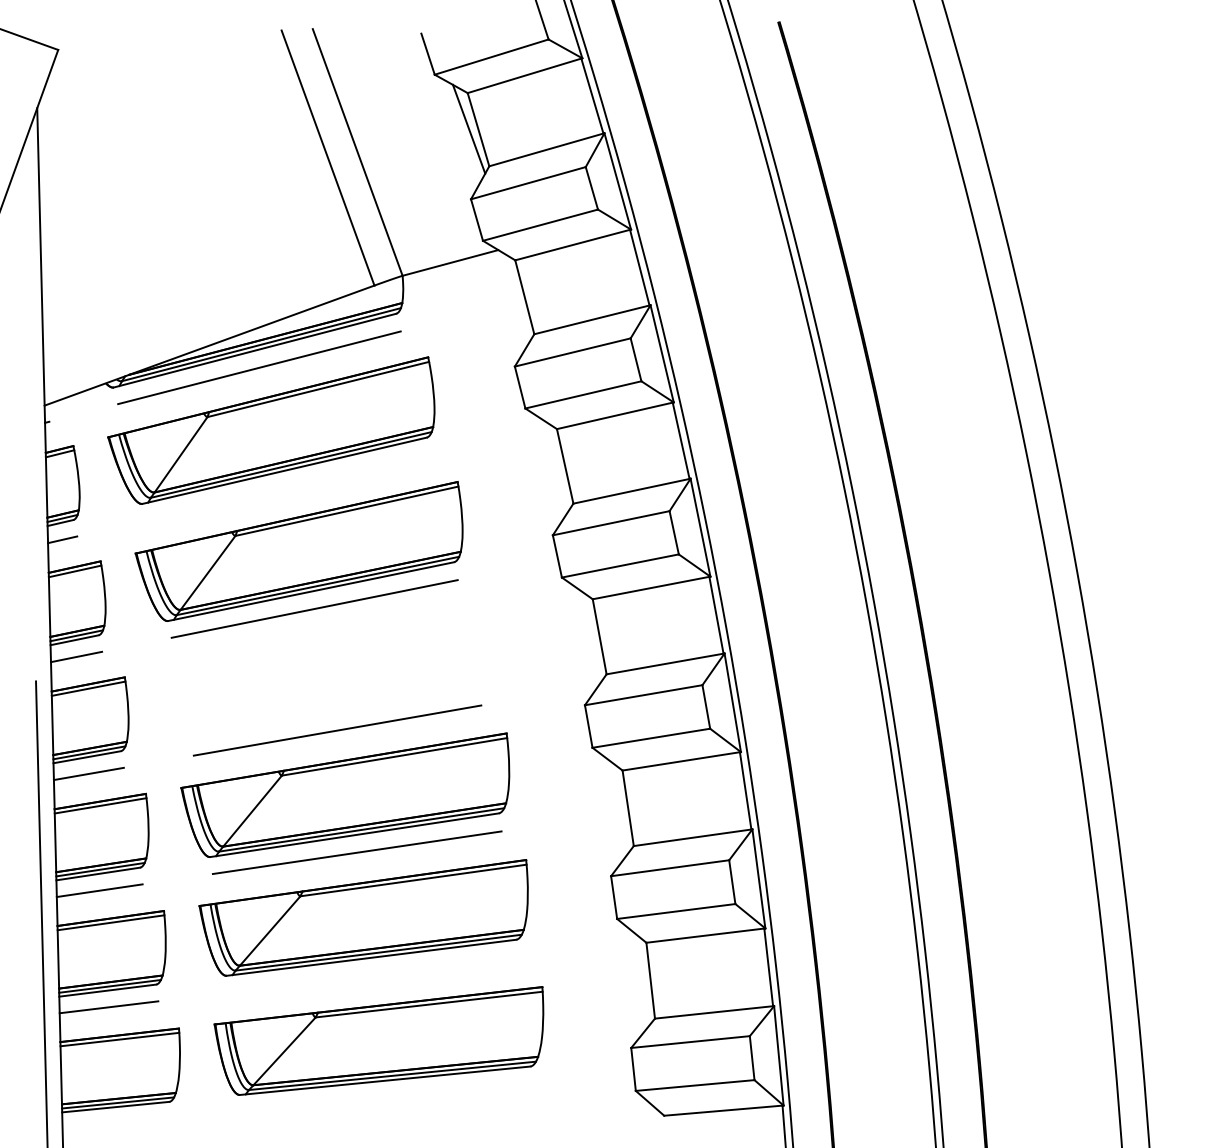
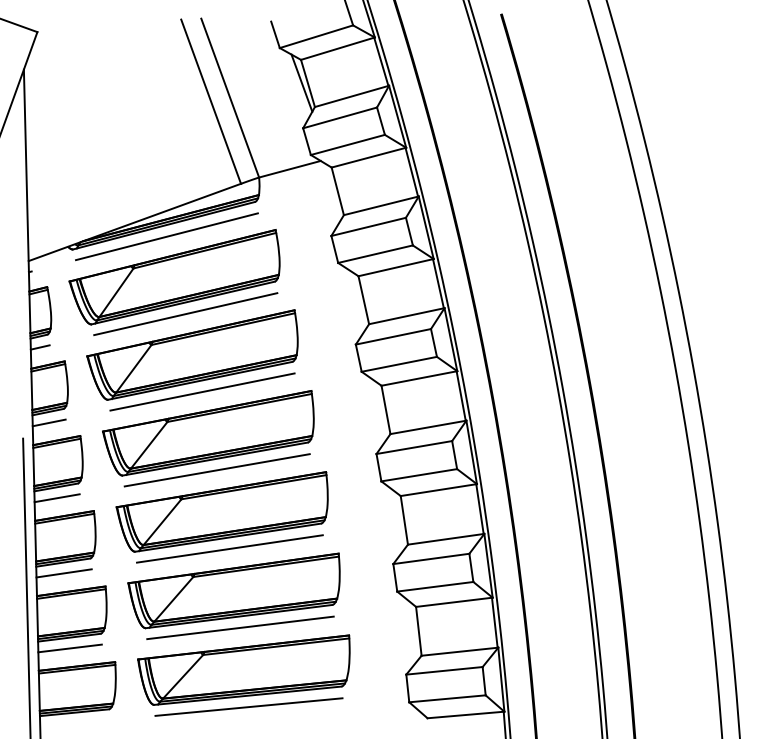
line: (288, 488) -> (185, 314), added
part: (323, 673) -> (208, 433), added
line: (373, 974) -> (240, 627), added
line: (386, 1097) -> (248, 706), added

